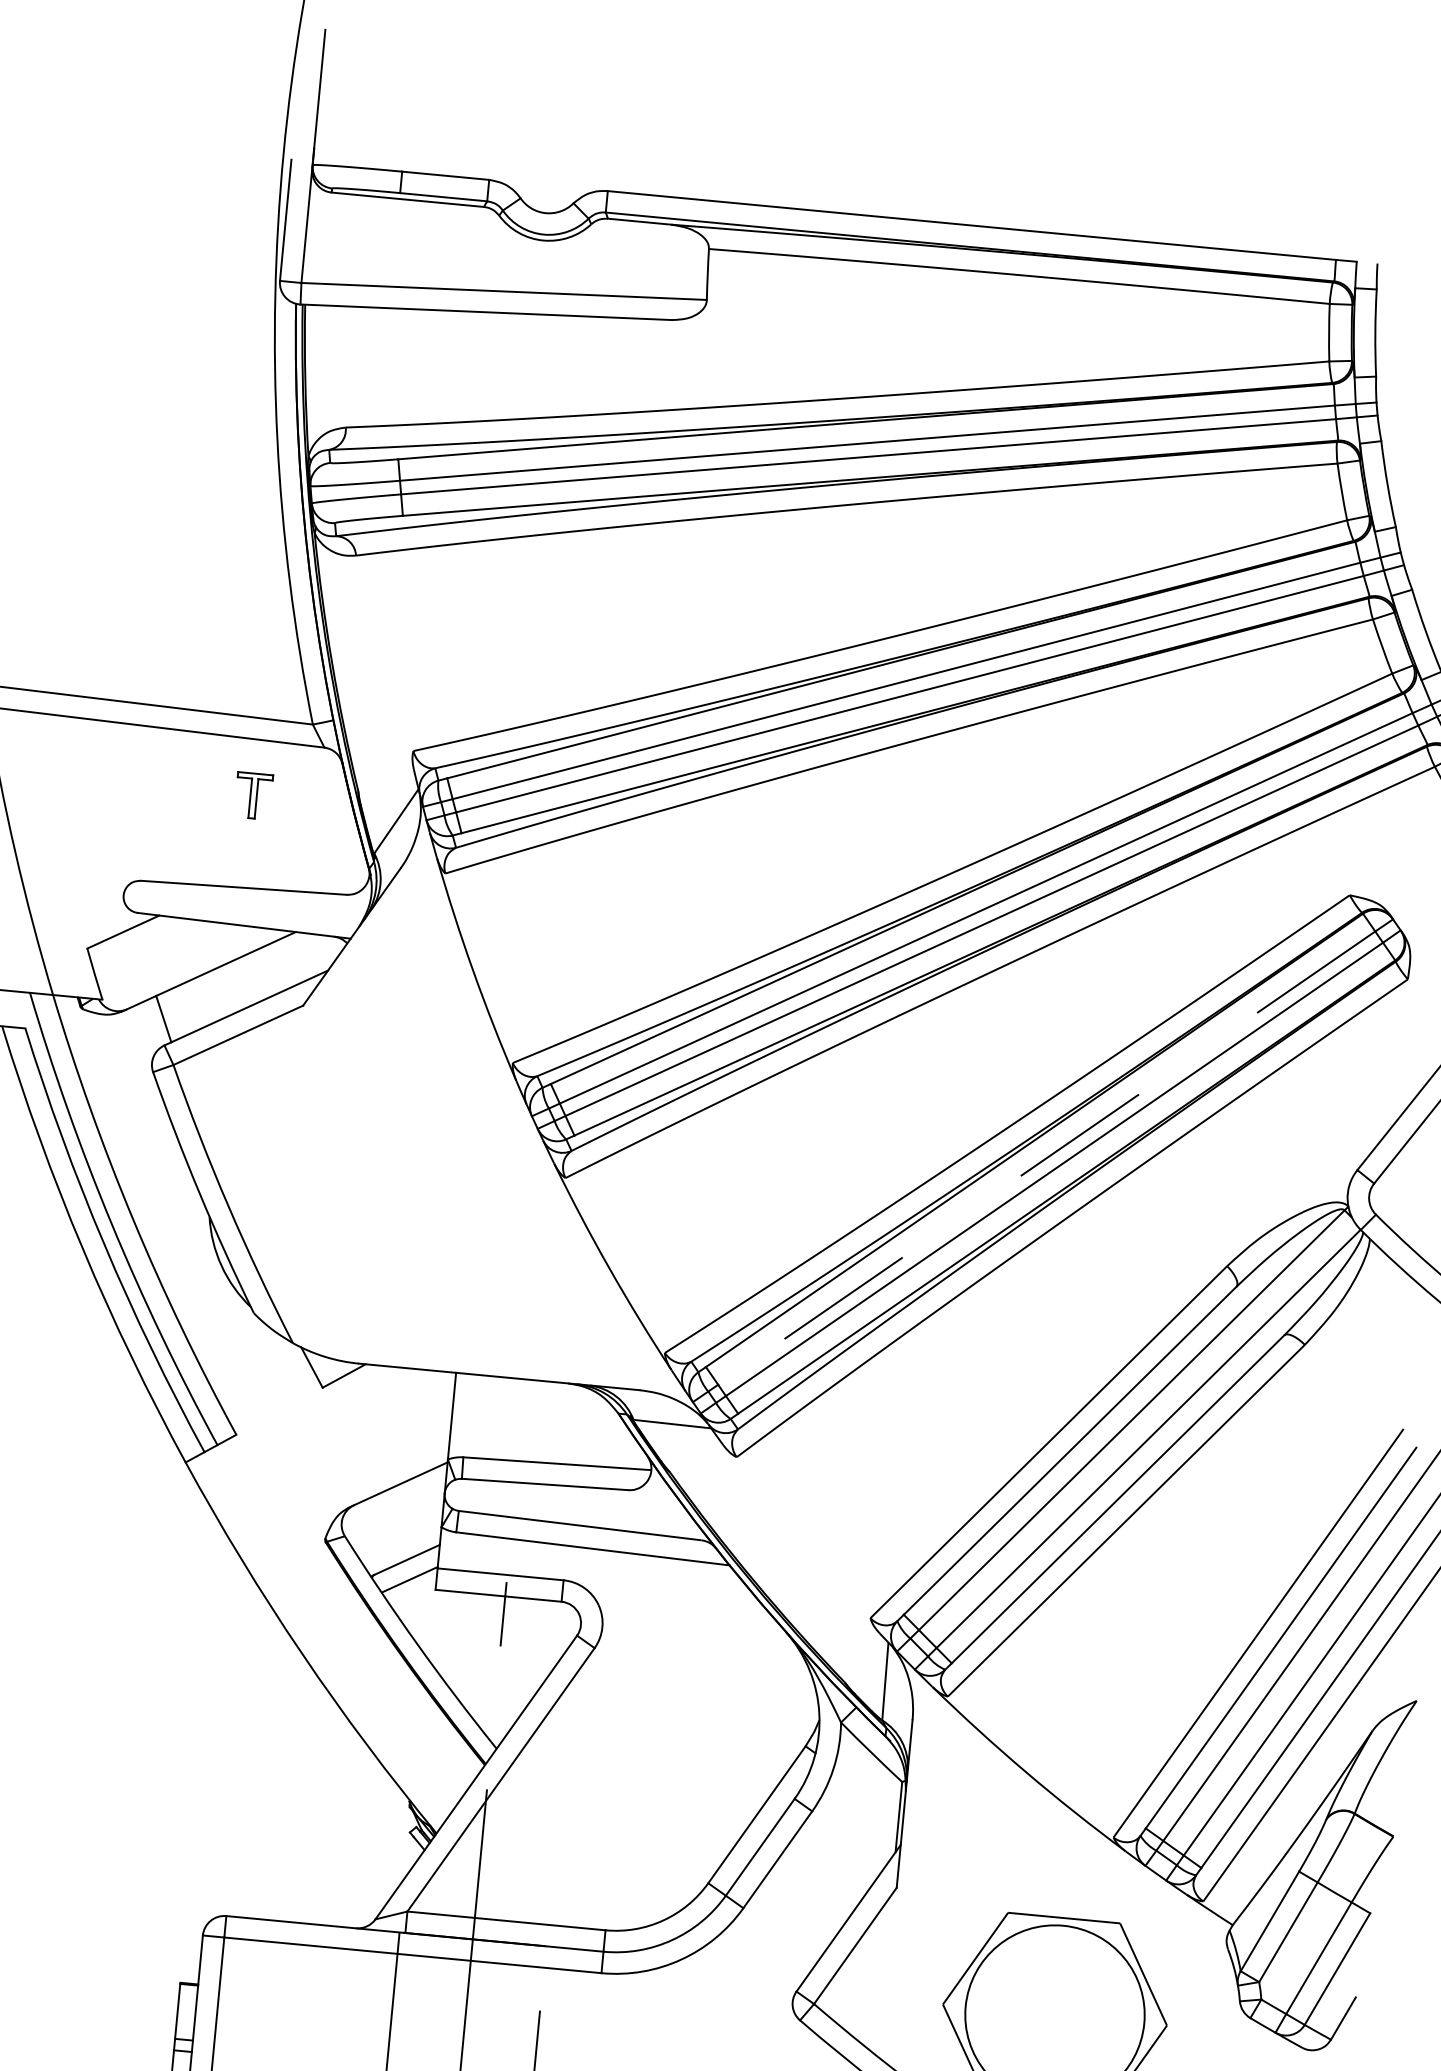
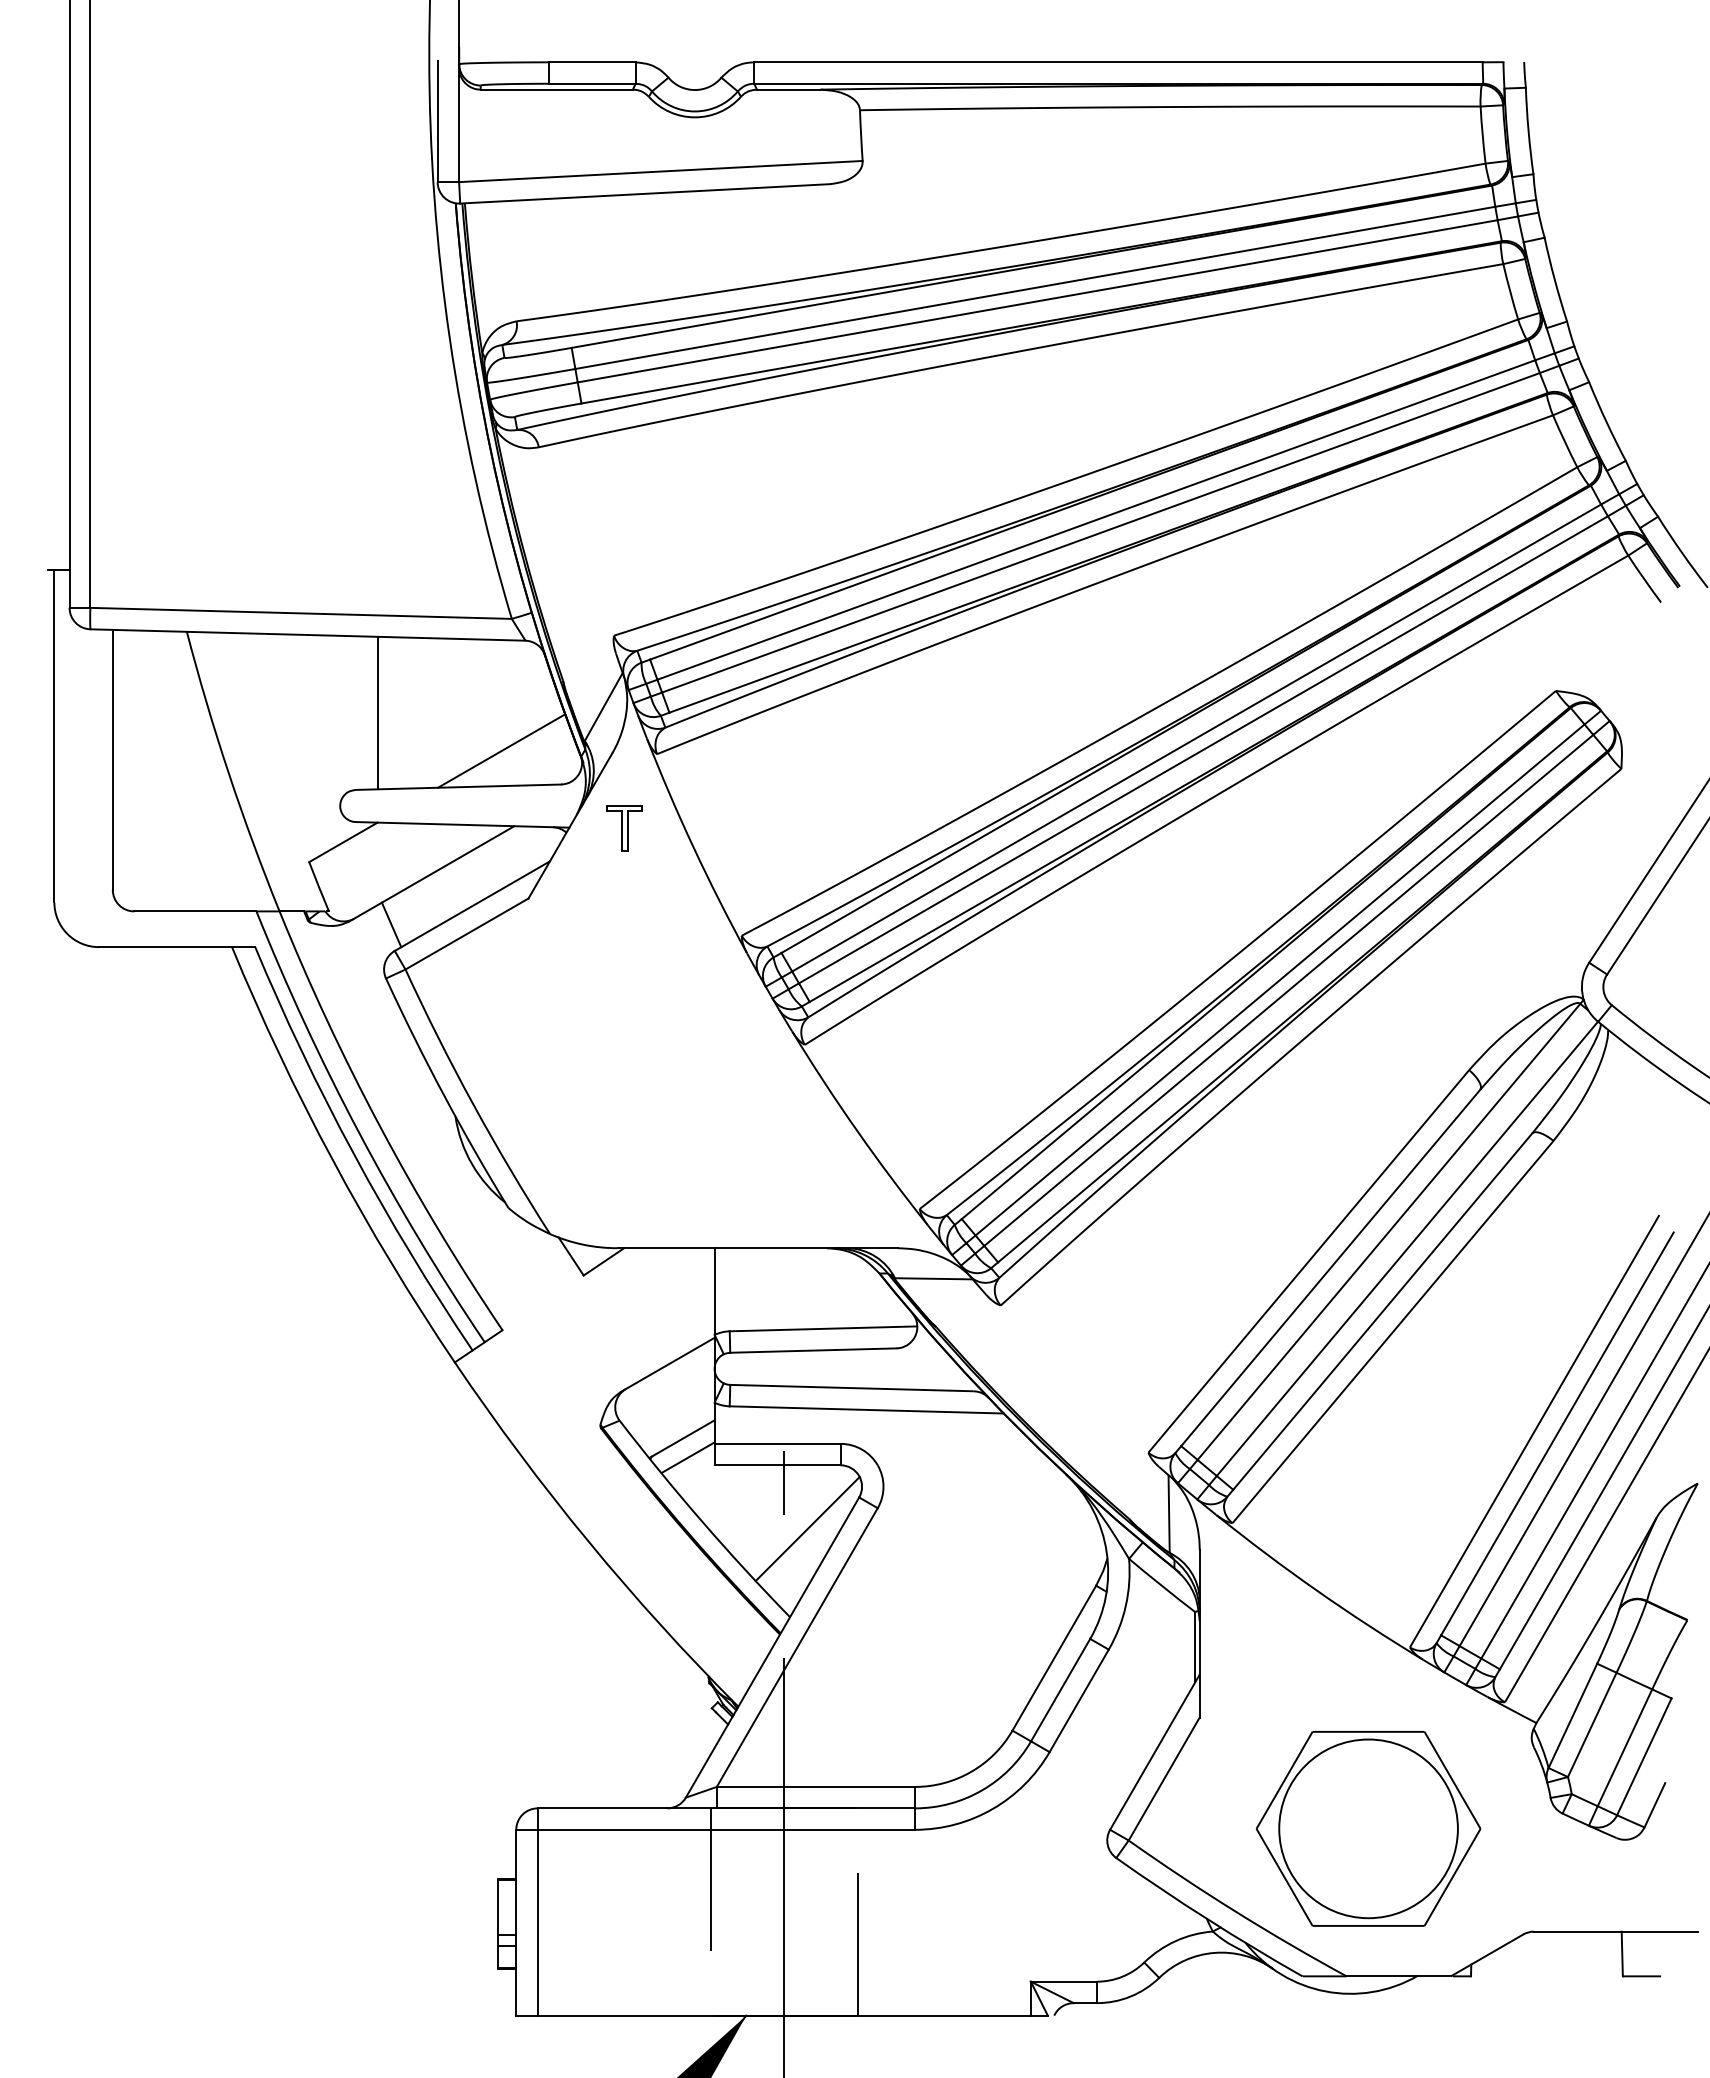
part: (253, 796) -> (624, 828), moved
line: (169, 805) -> (377, 712), added
line: (290, 855) -> (501, 750), added
line: (1047, 1158) -> (1280, 980), dashed -> solid
line: (522, 1662) -> (807, 1529), added

